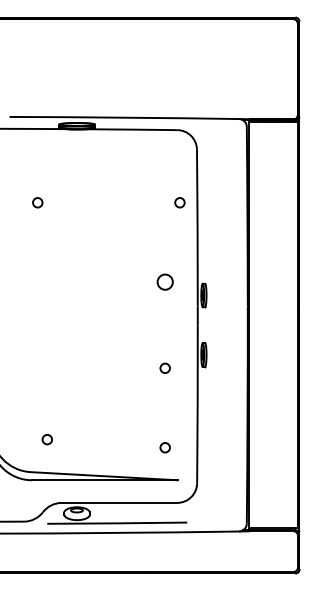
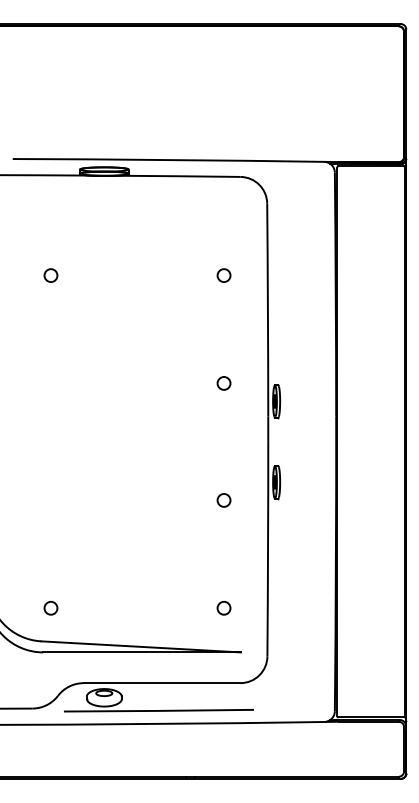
circle: (179, 202) -> (223, 275), moved
circle: (164, 282) -> (223, 383), size x0.62
circle: (46, 439) -> (50, 607), moved

